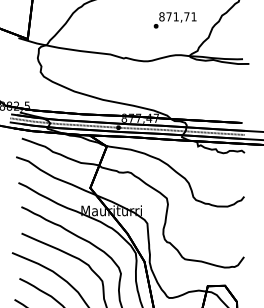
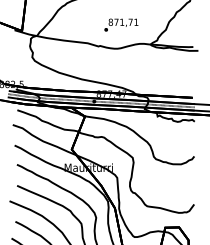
text: (175, 19) -> (121, 24), moved

